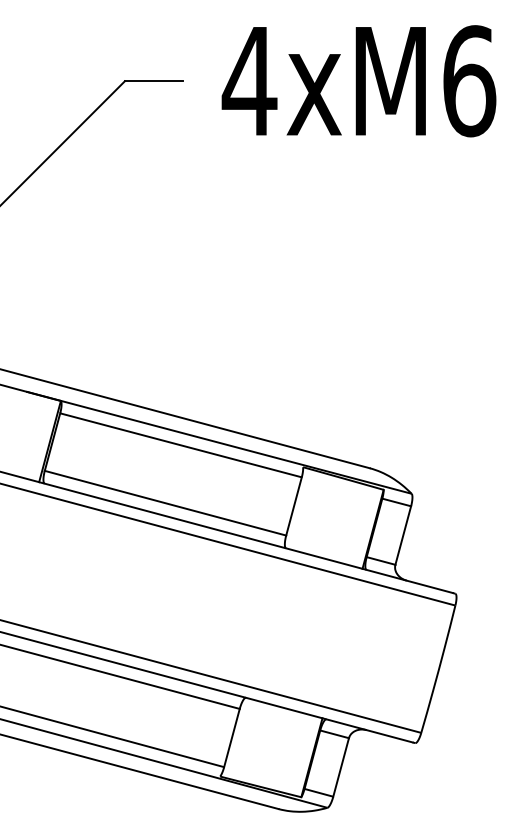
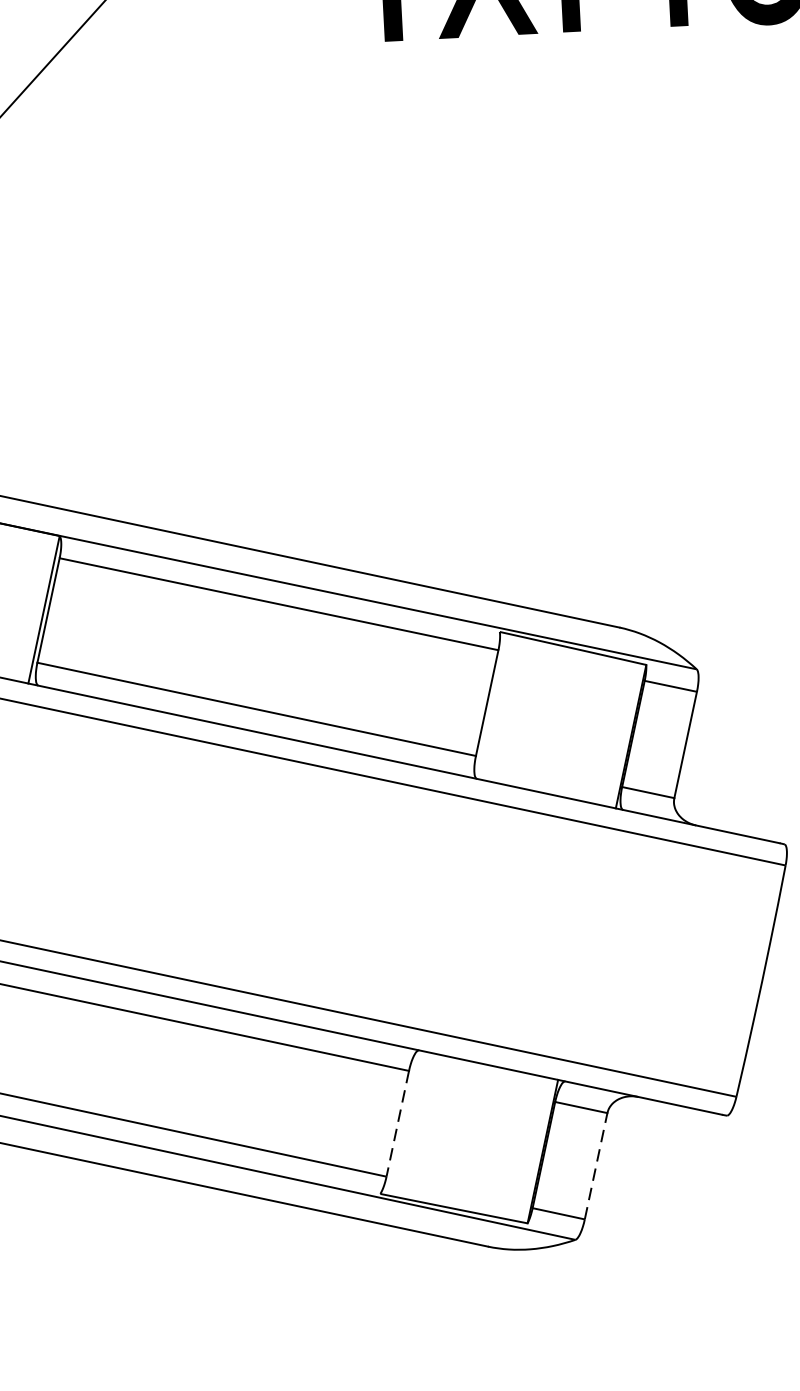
line: (231, 738) -> (397, 1124), solid -> dashed
line: (341, 766) -> (596, 1164), solid -> dashed

